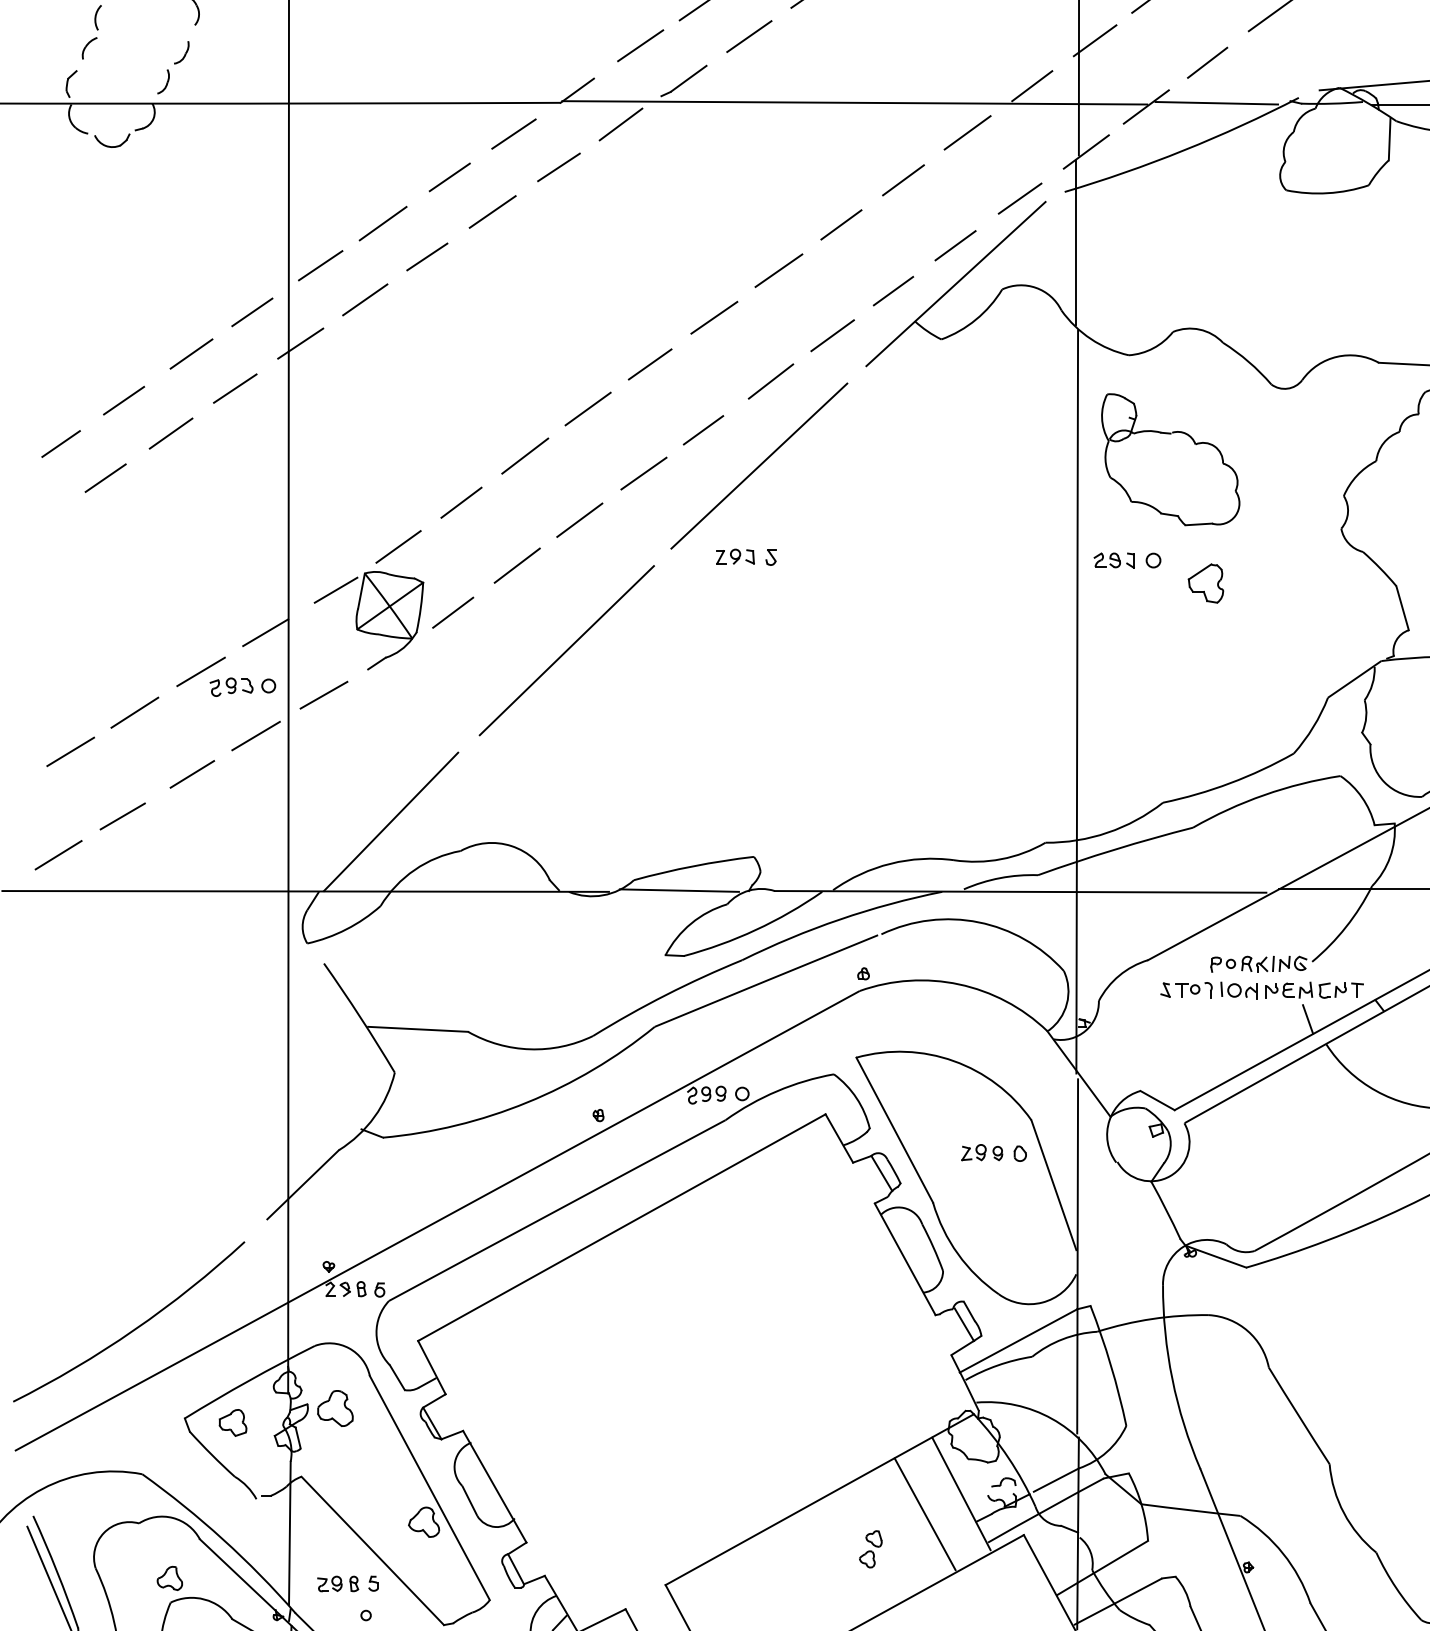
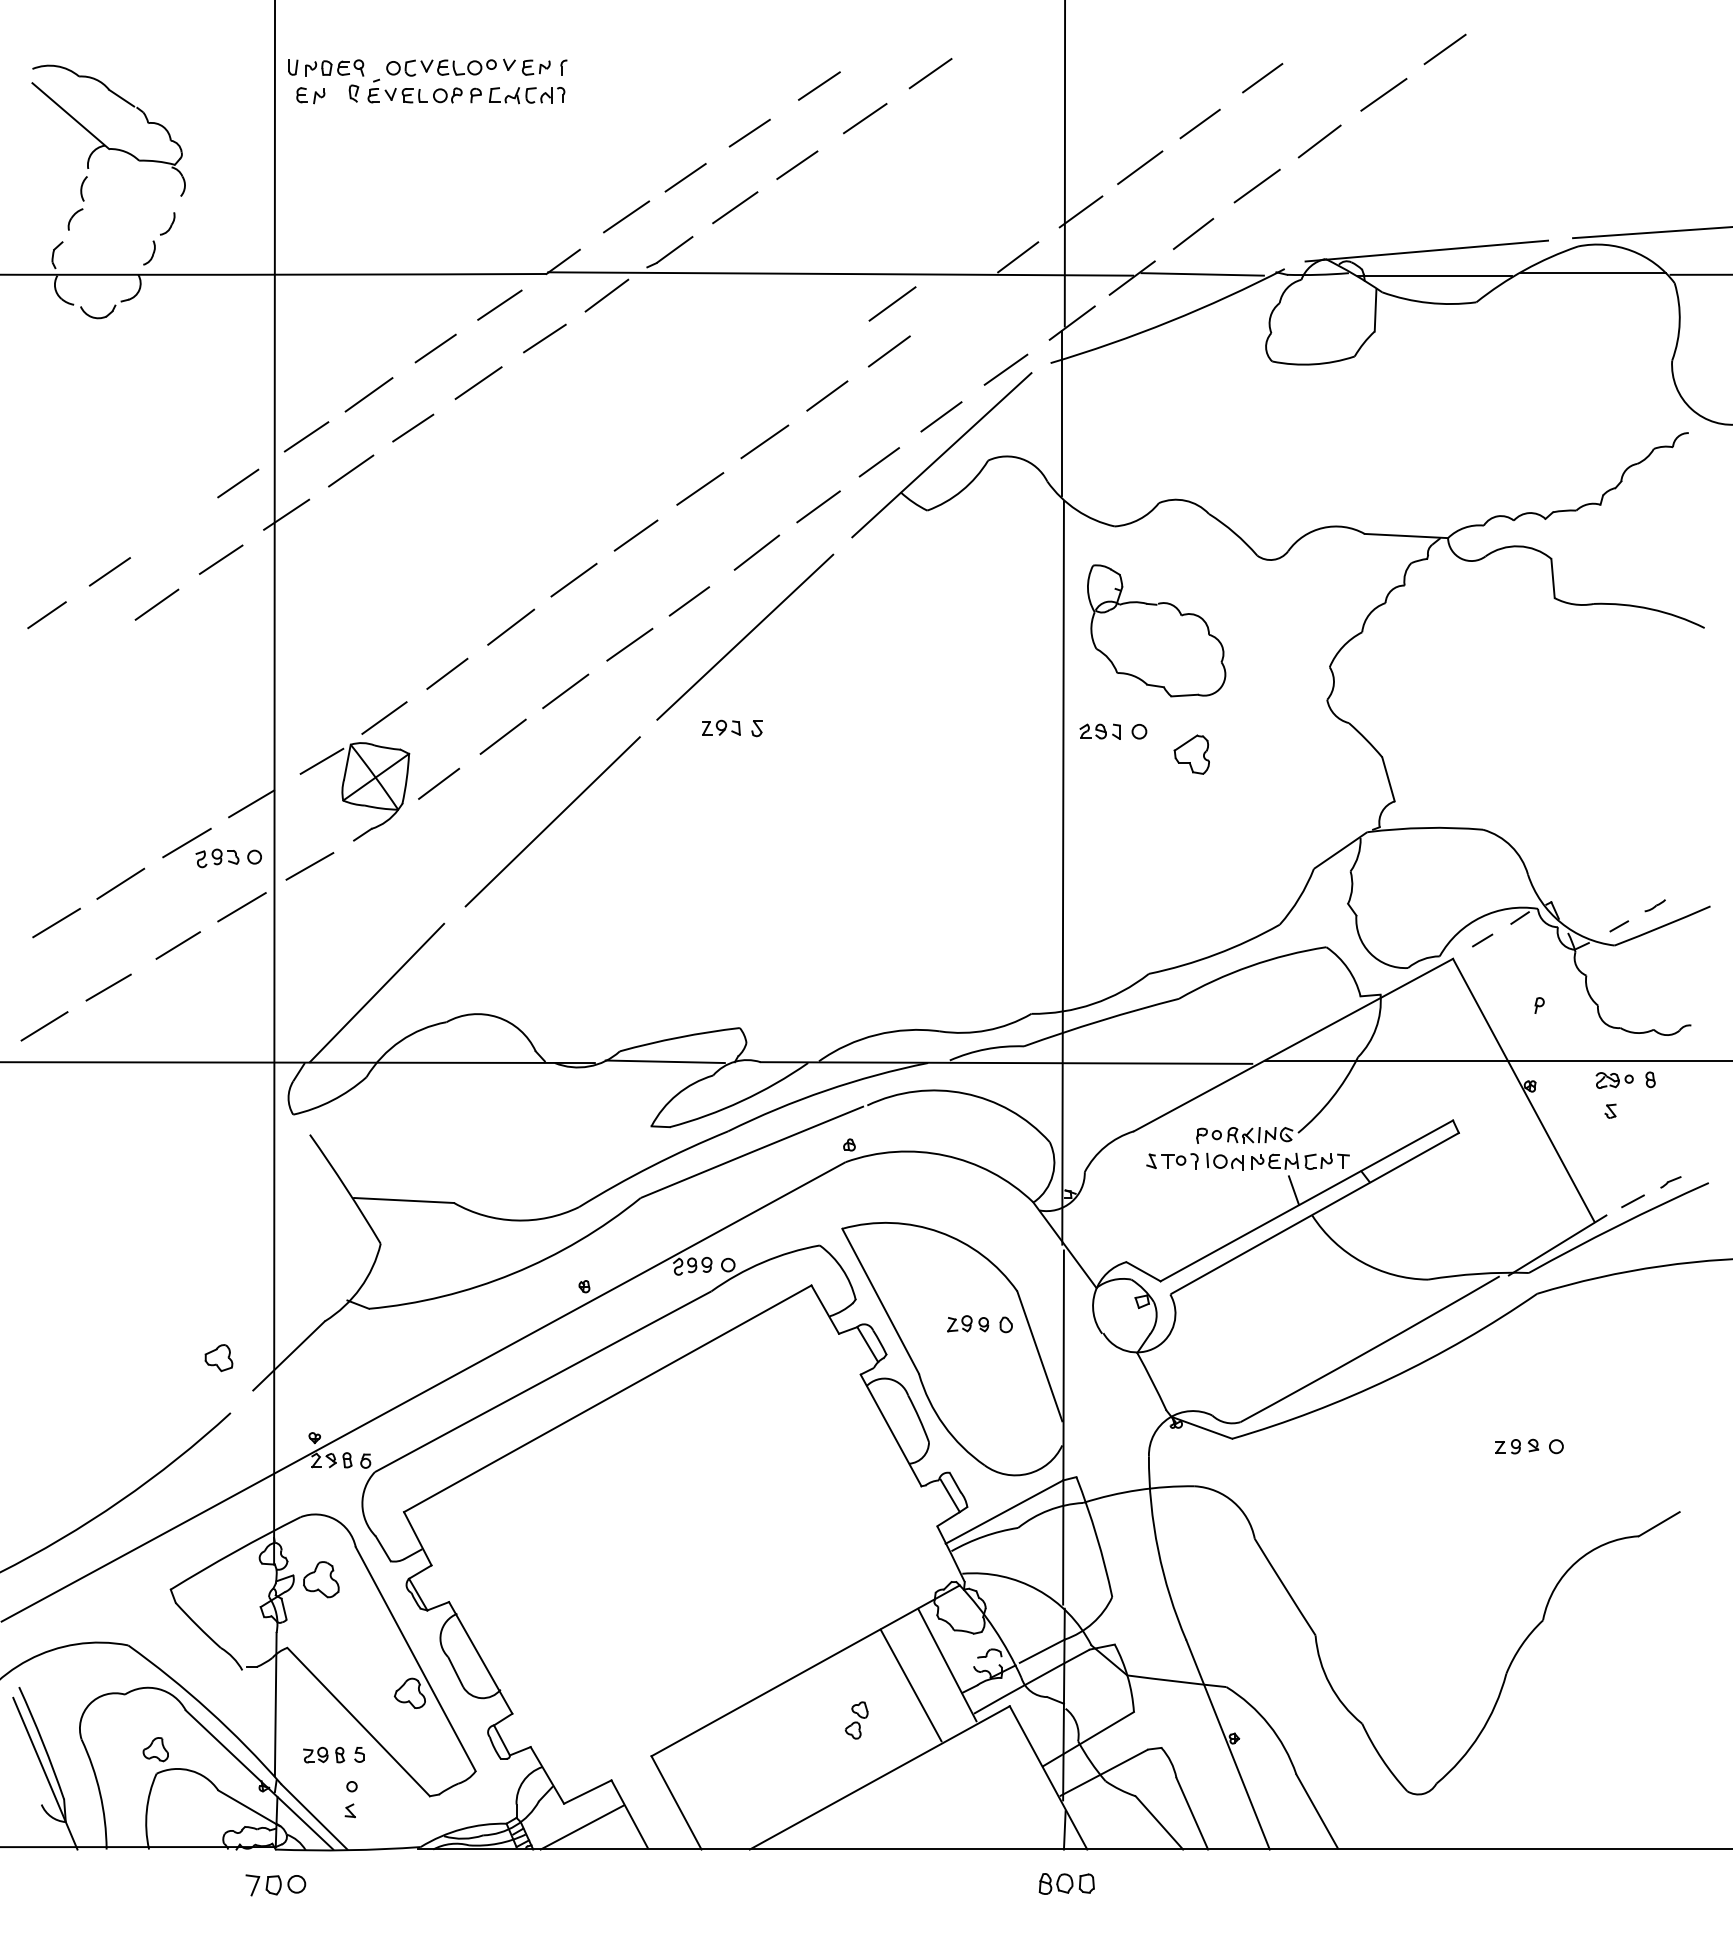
line: (967, 132) -> (892, 303), moved
line: (191, 353) -> (177, 524), removed
line: (105, 478) -> (91, 649), removed
part: (232, 1423) -> (218, 1358), moved

